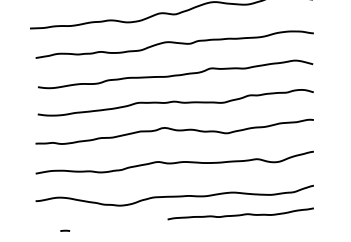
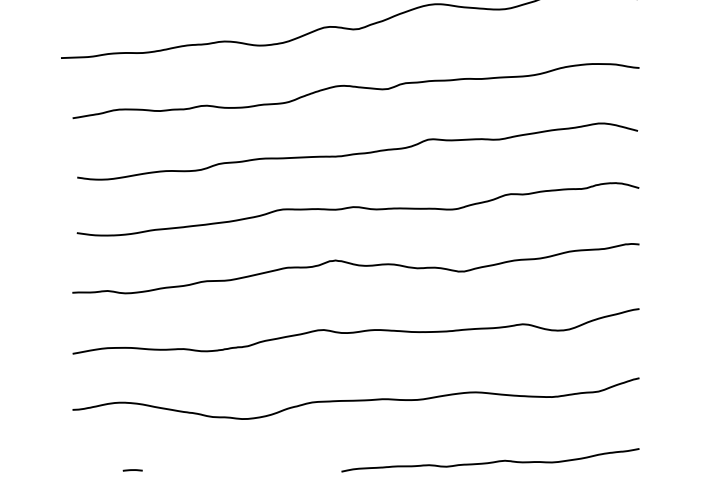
curve: (240, 214) -> (489, 461), moved

